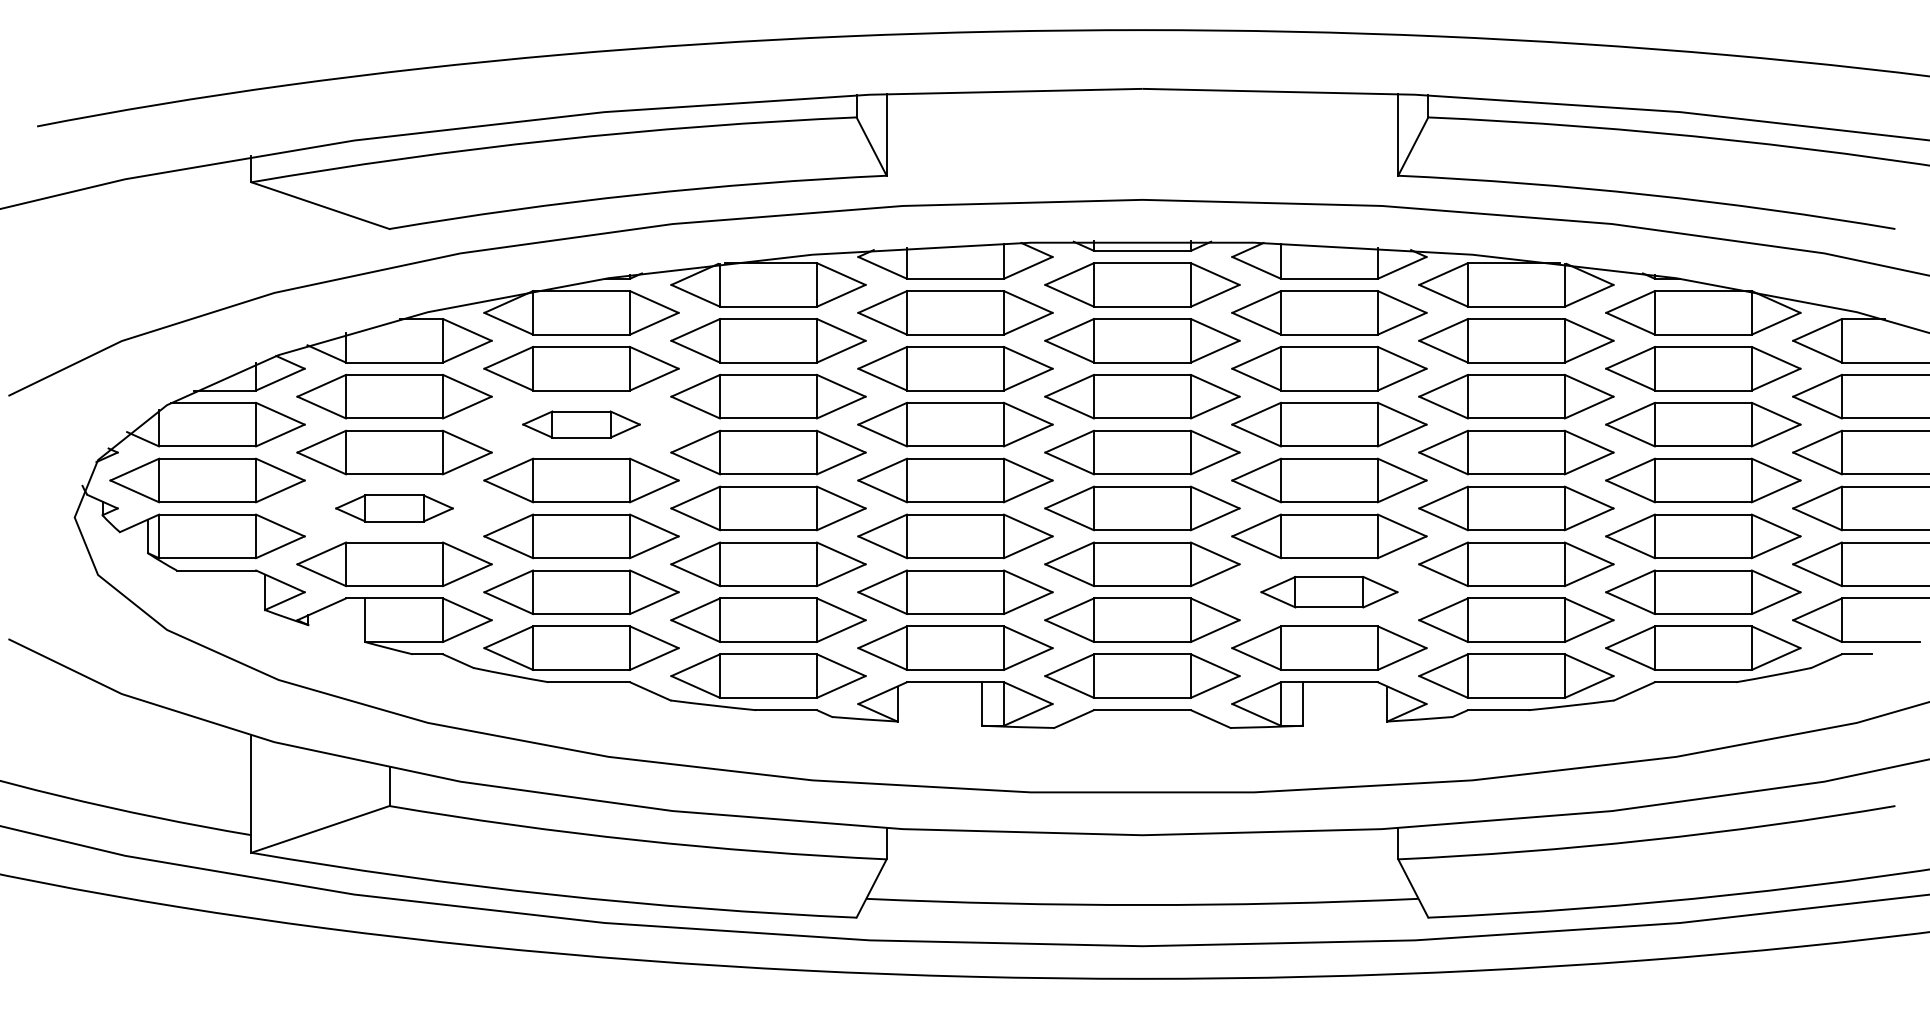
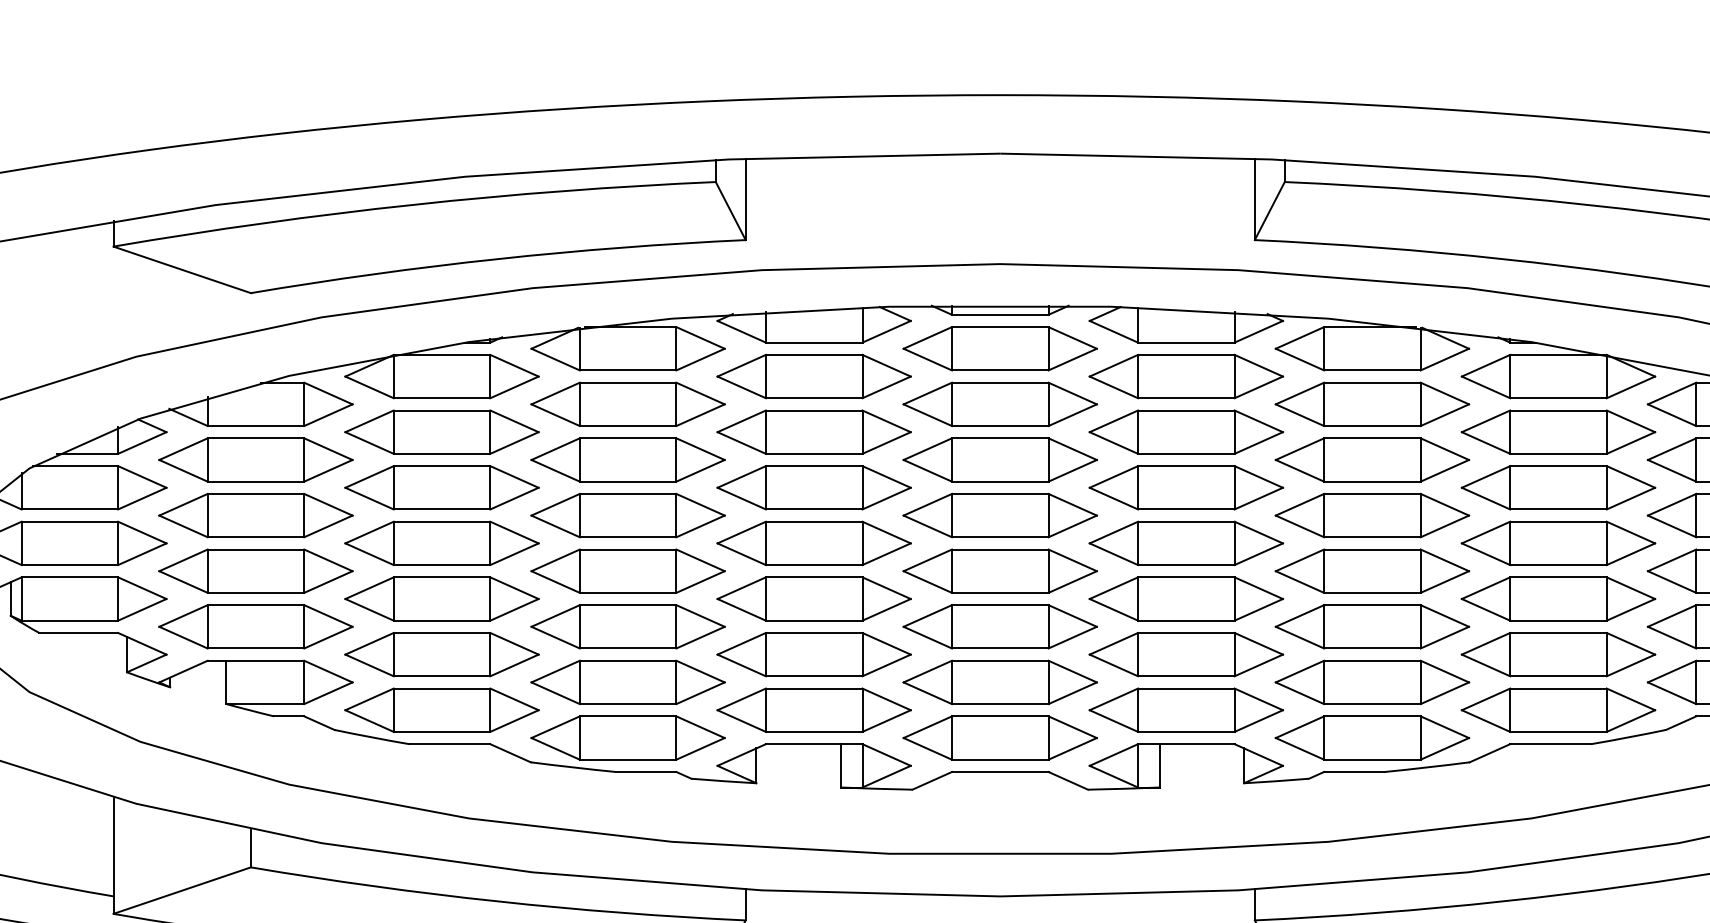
part: (581, 424) -> (442, 487), size x1.67
part: (394, 508) -> (255, 571), size x1.67
part: (1329, 591) -> (1186, 653), size x1.43

